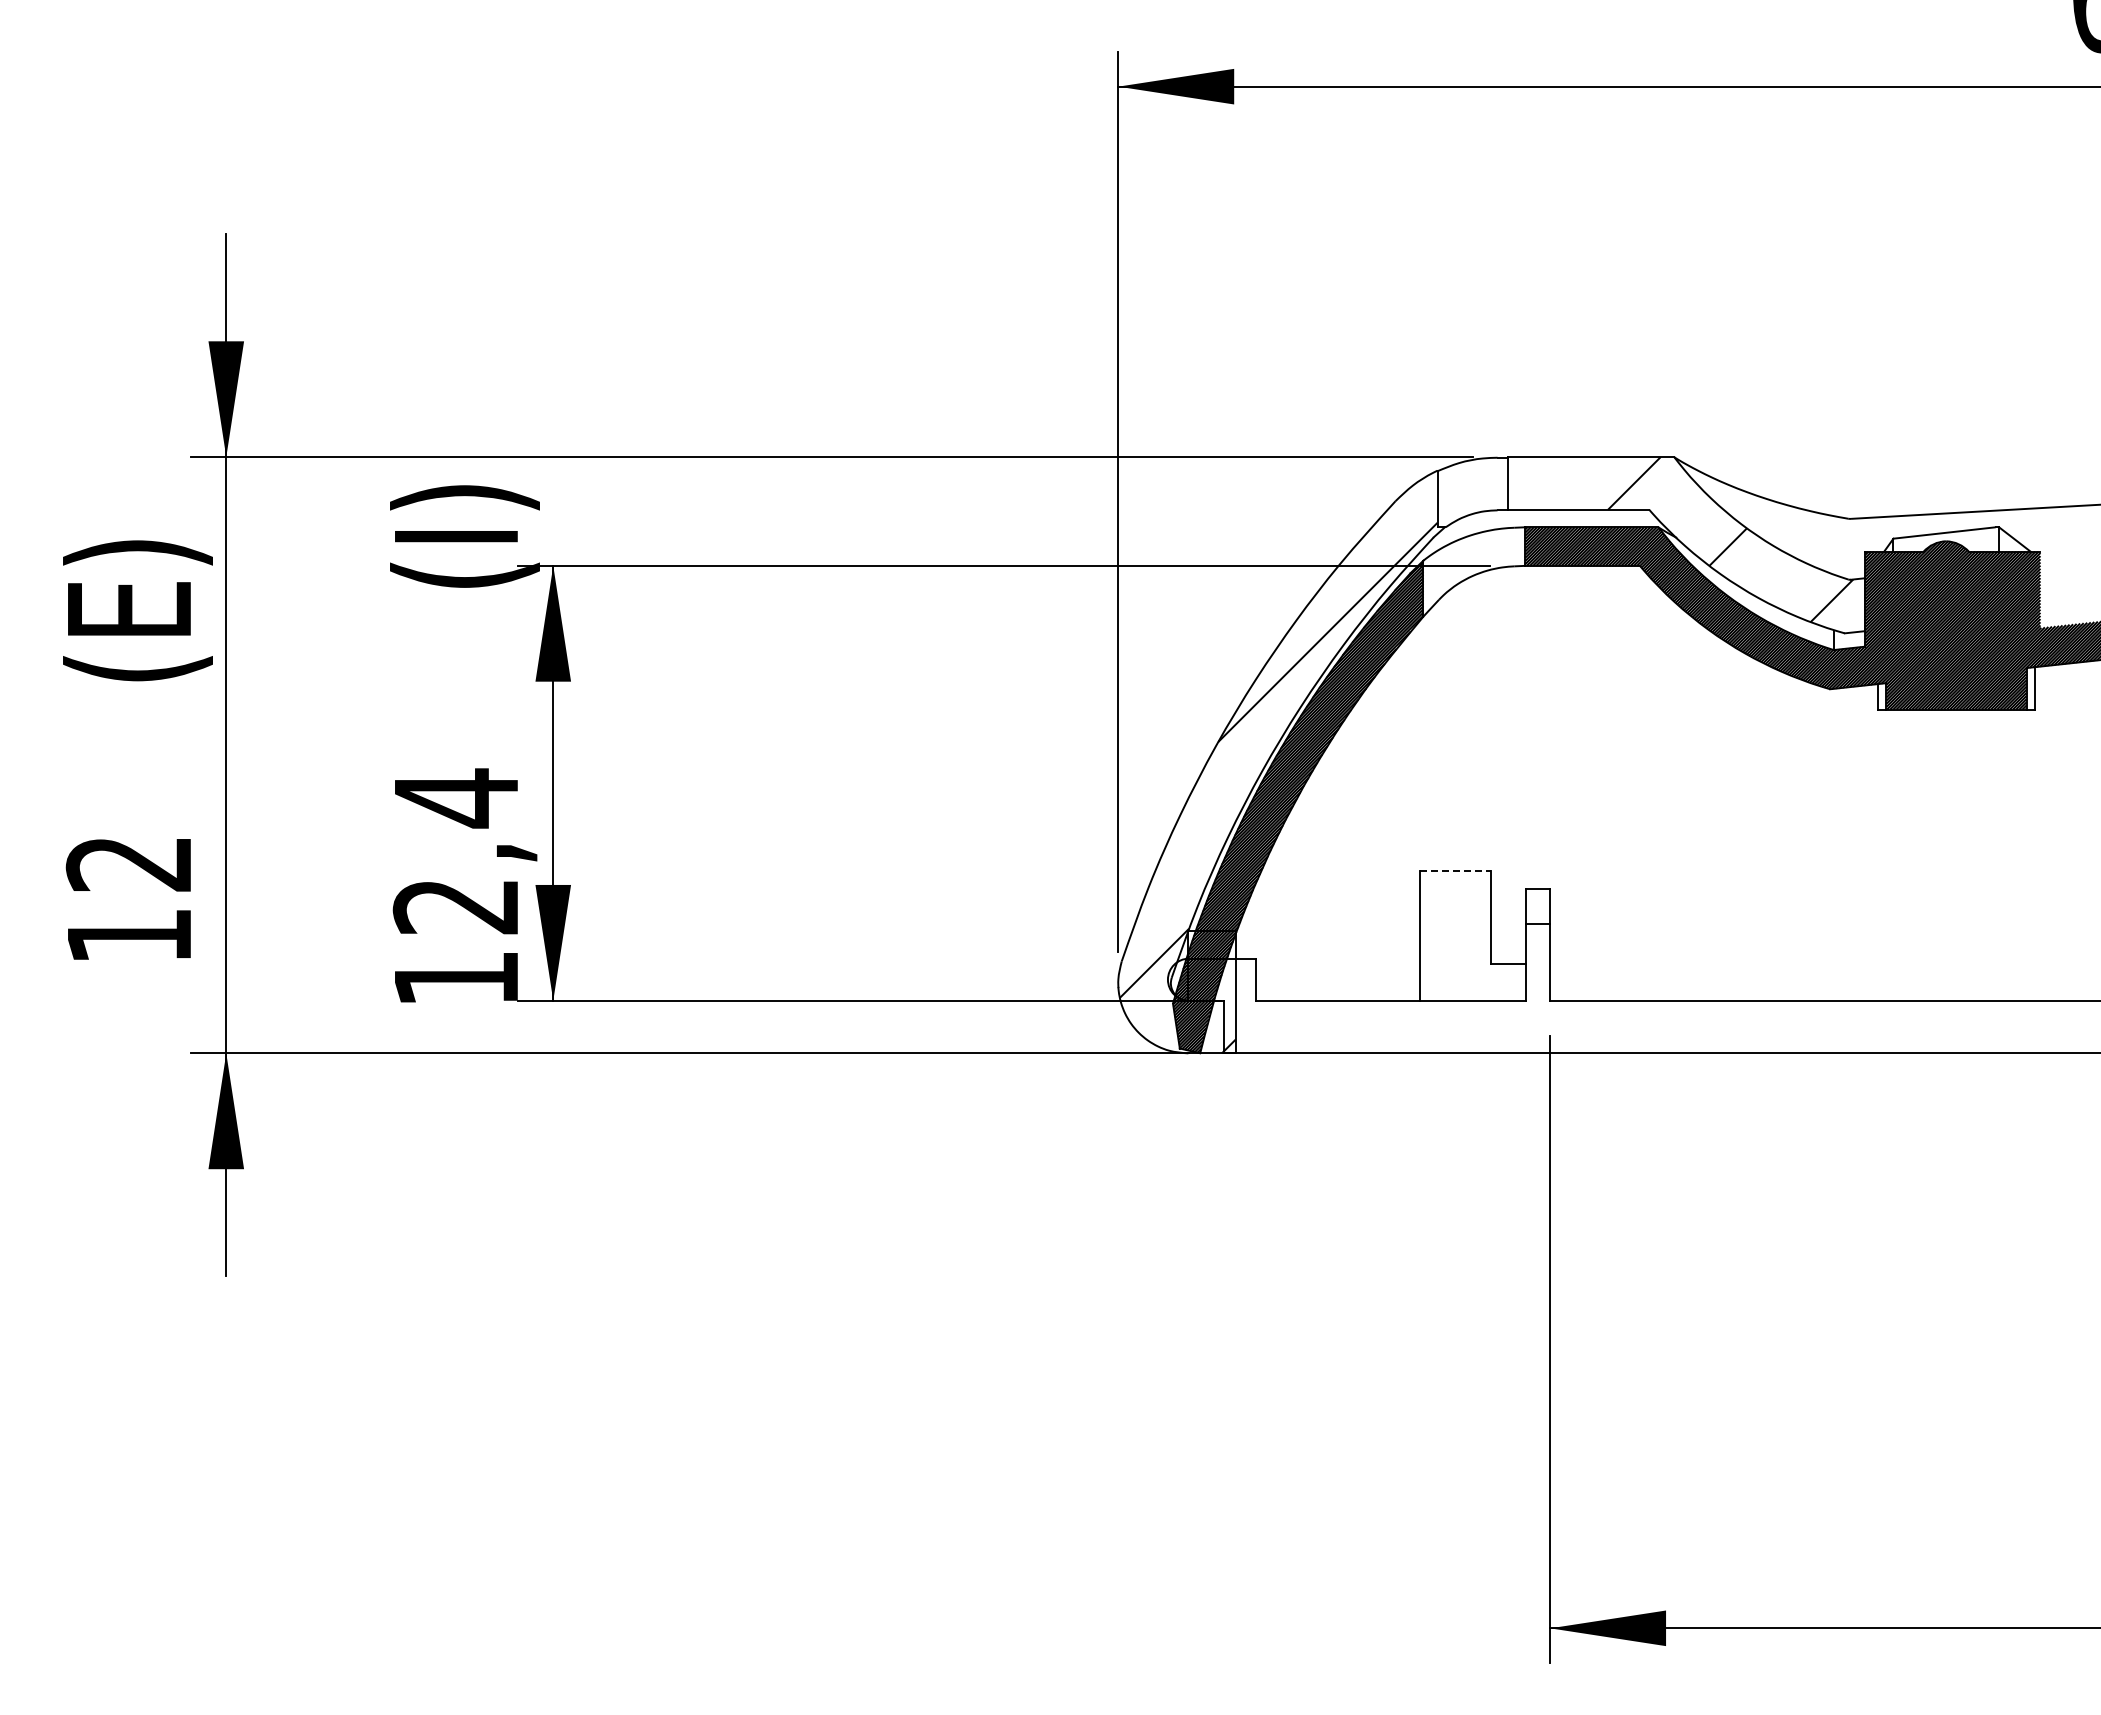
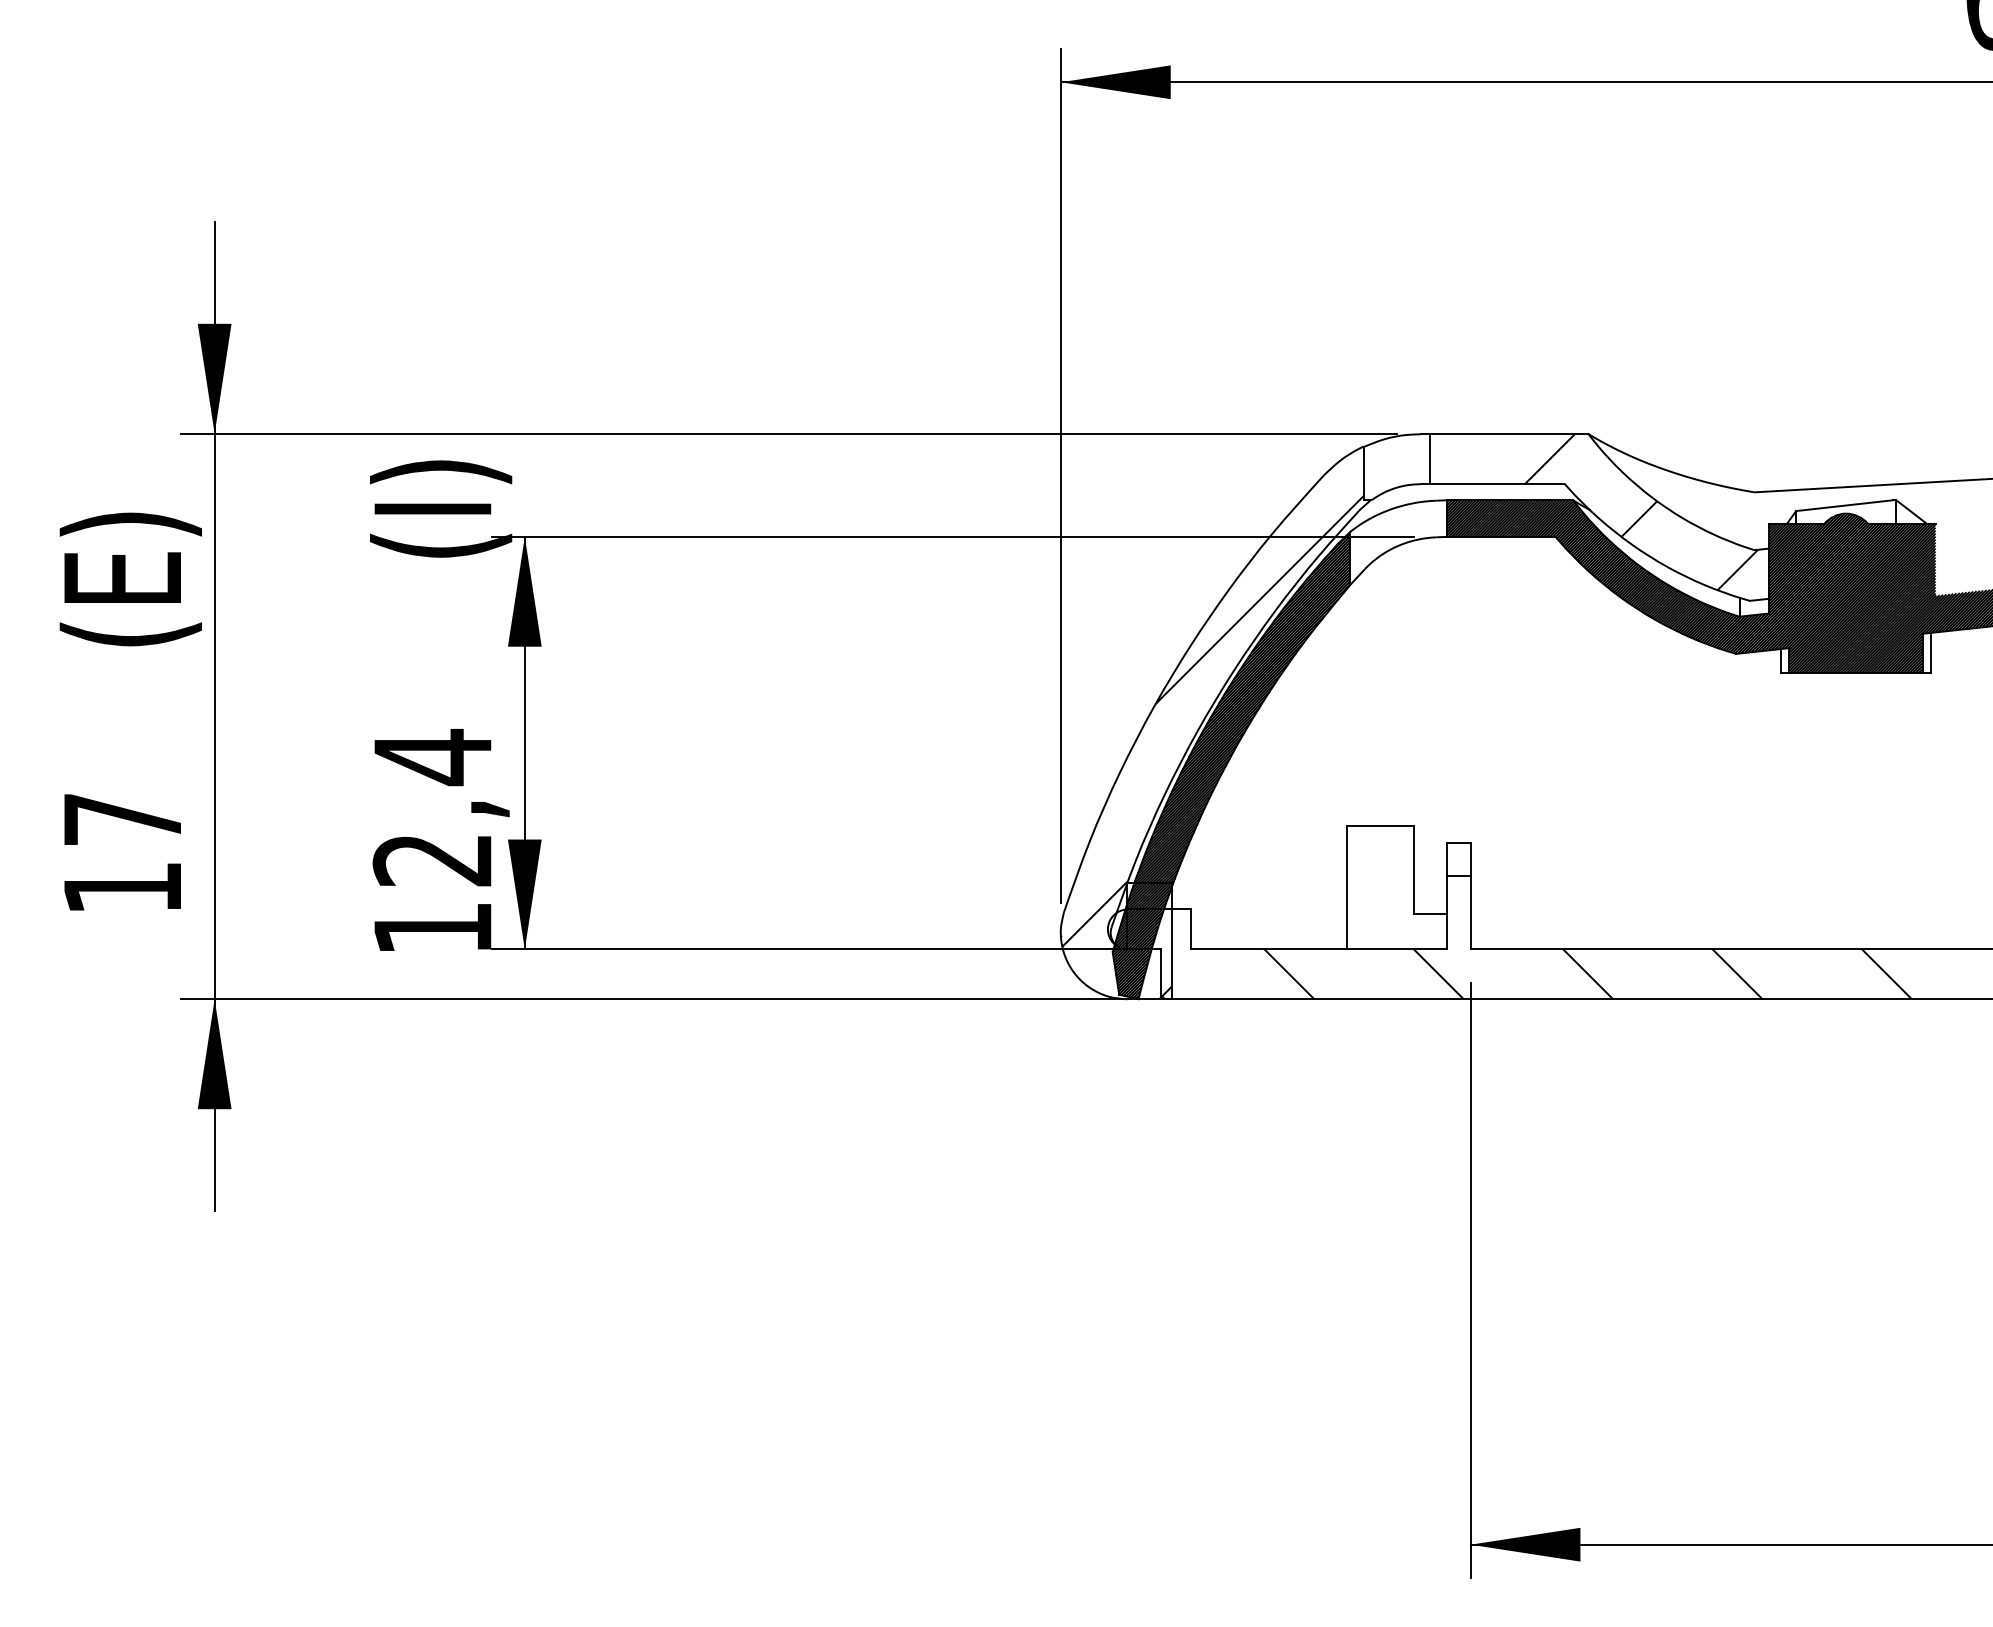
text: (127, 864) -> (120, 820), 12 -> 17
line: (1456, 871) -> (1381, 826), dashed -> solid
hatch: (1619, 1026) -> (1536, 973), added

